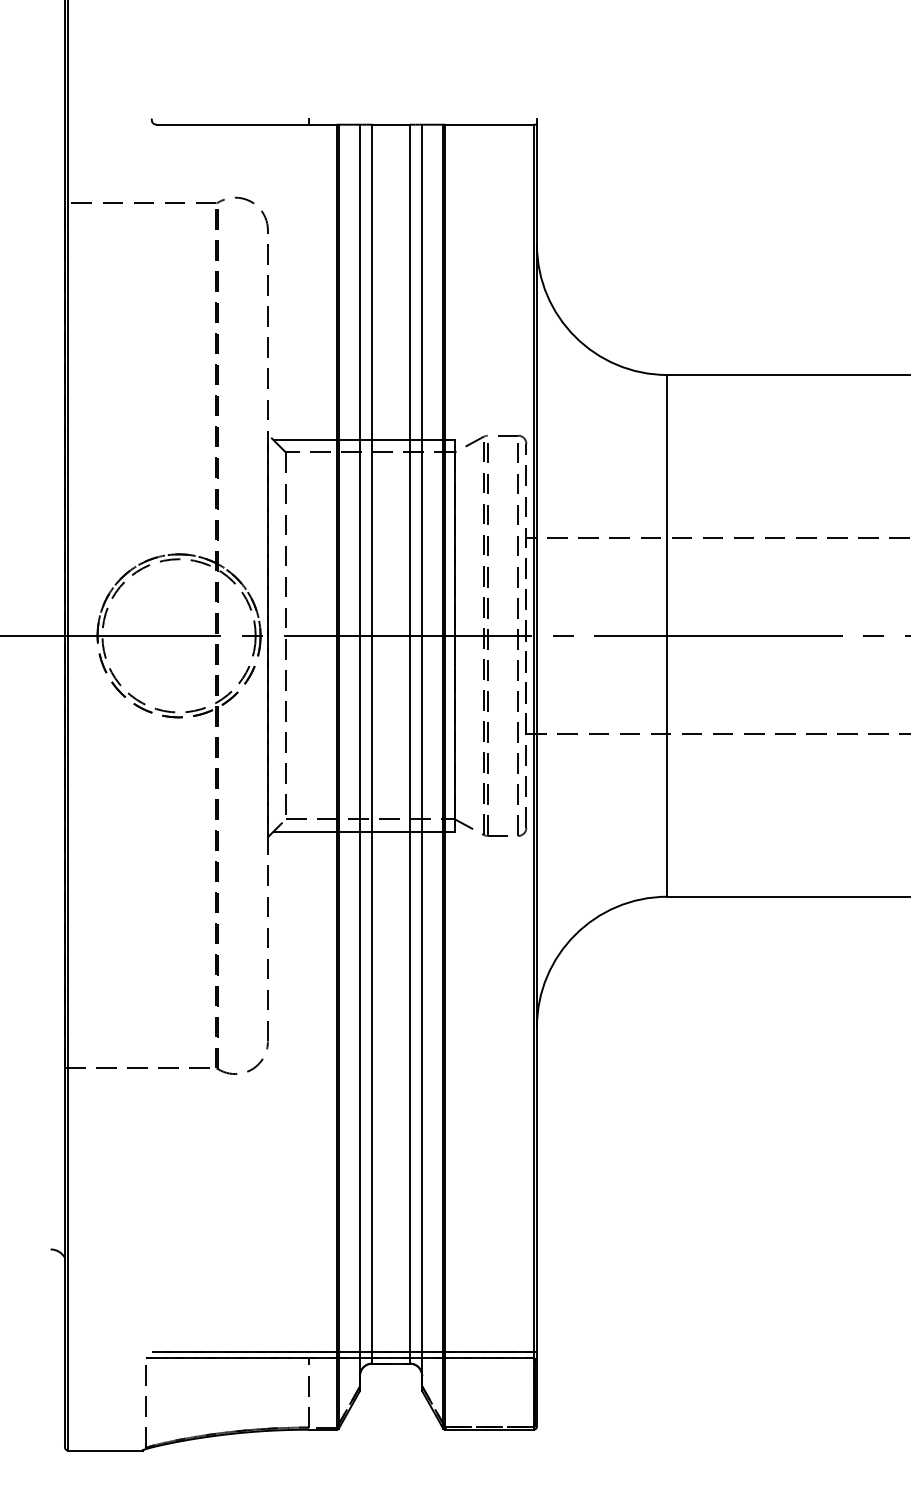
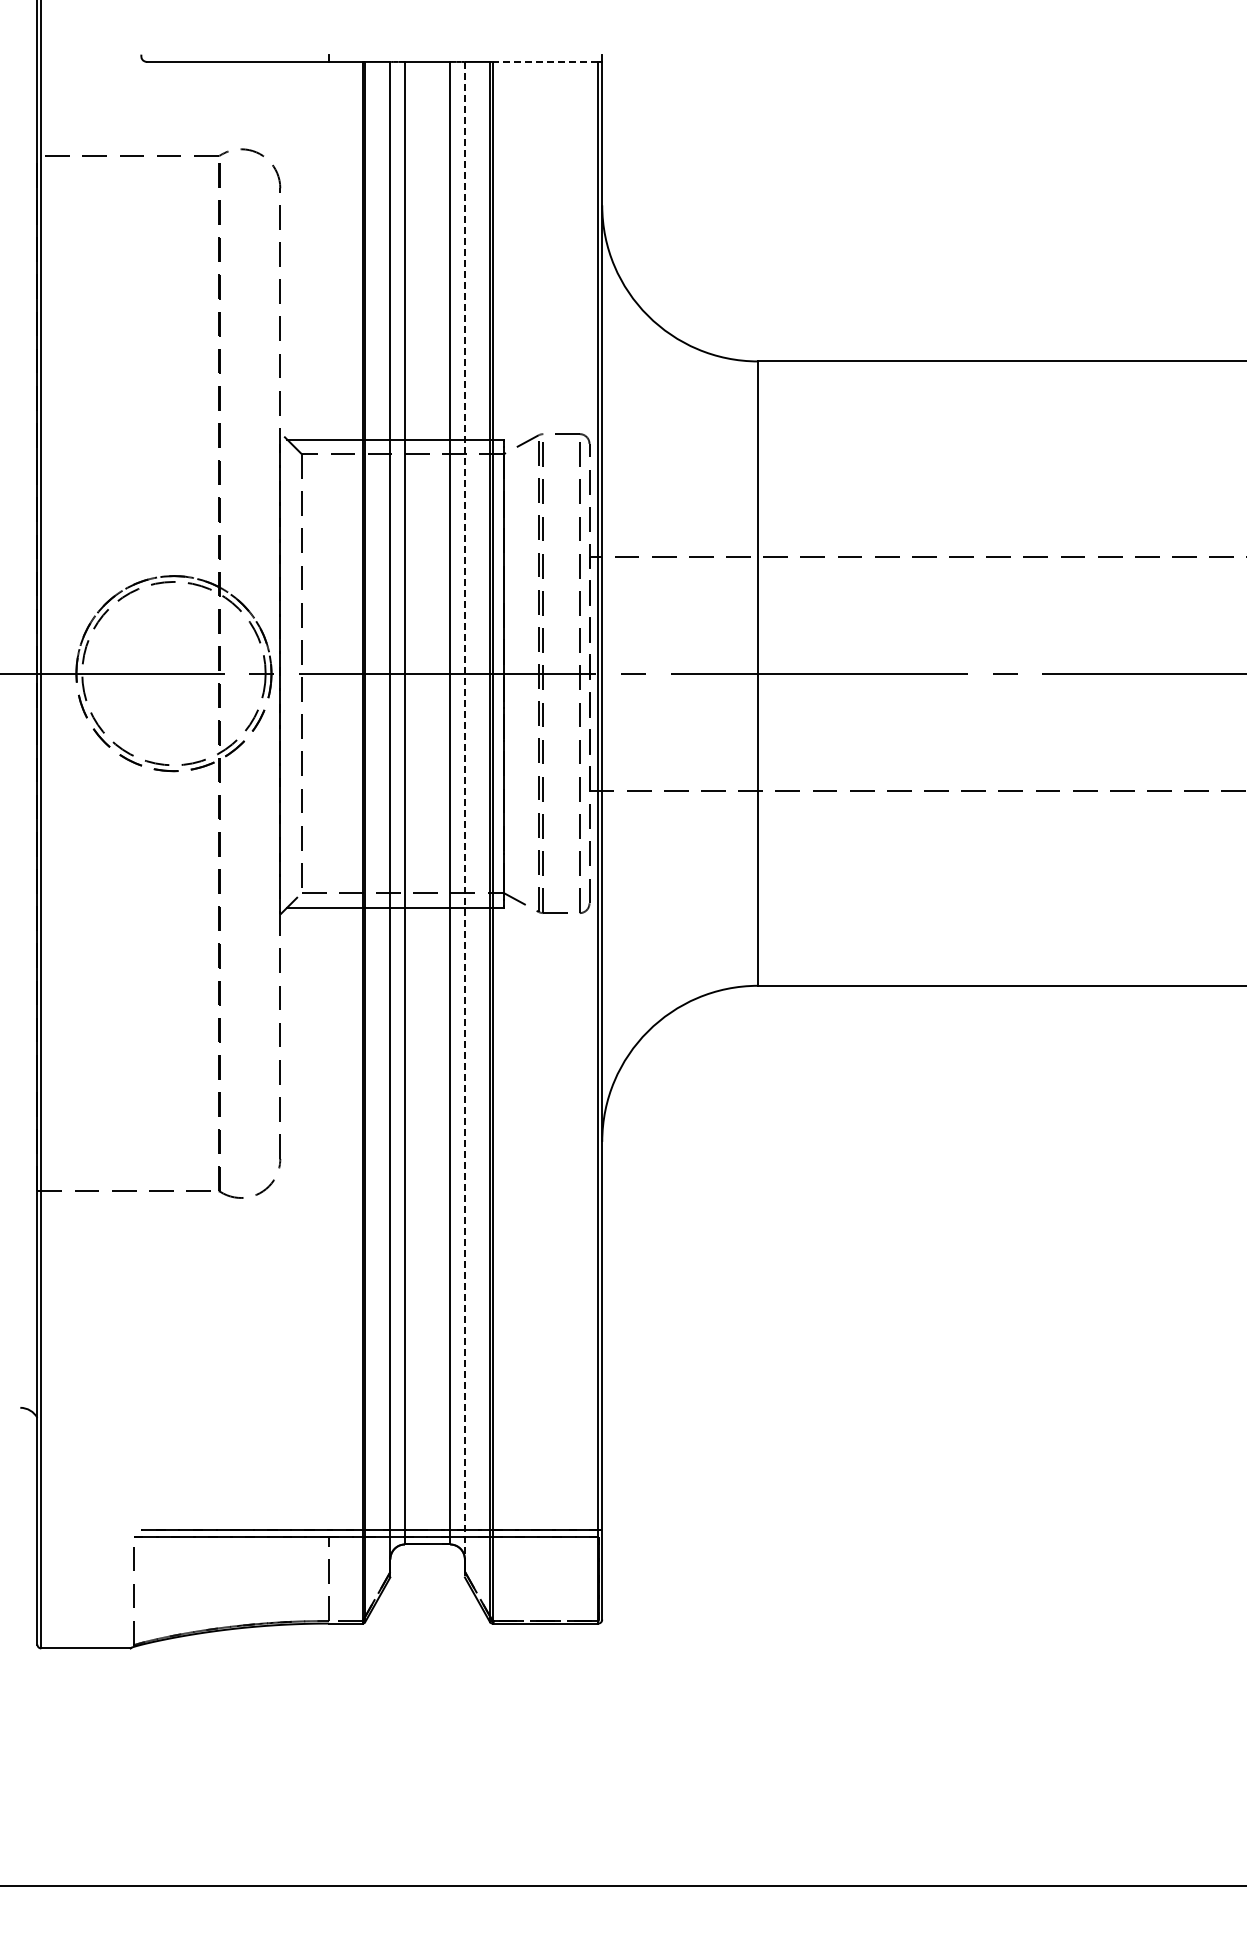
line: (489, 124) -> (545, 61), solid -> dashed
line: (421, 757) -> (464, 819), solid -> dashed

